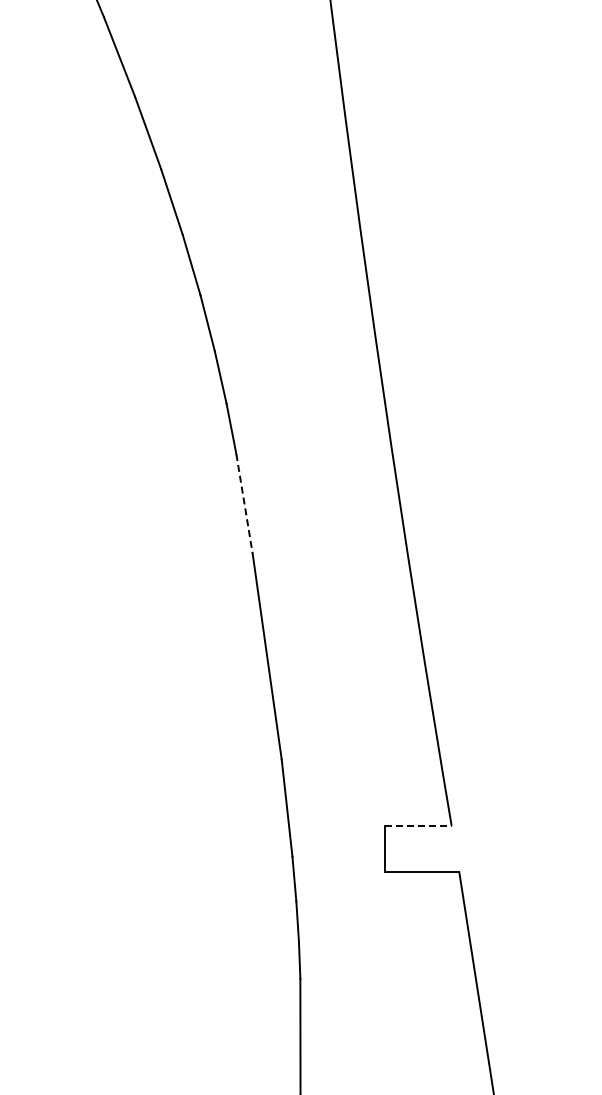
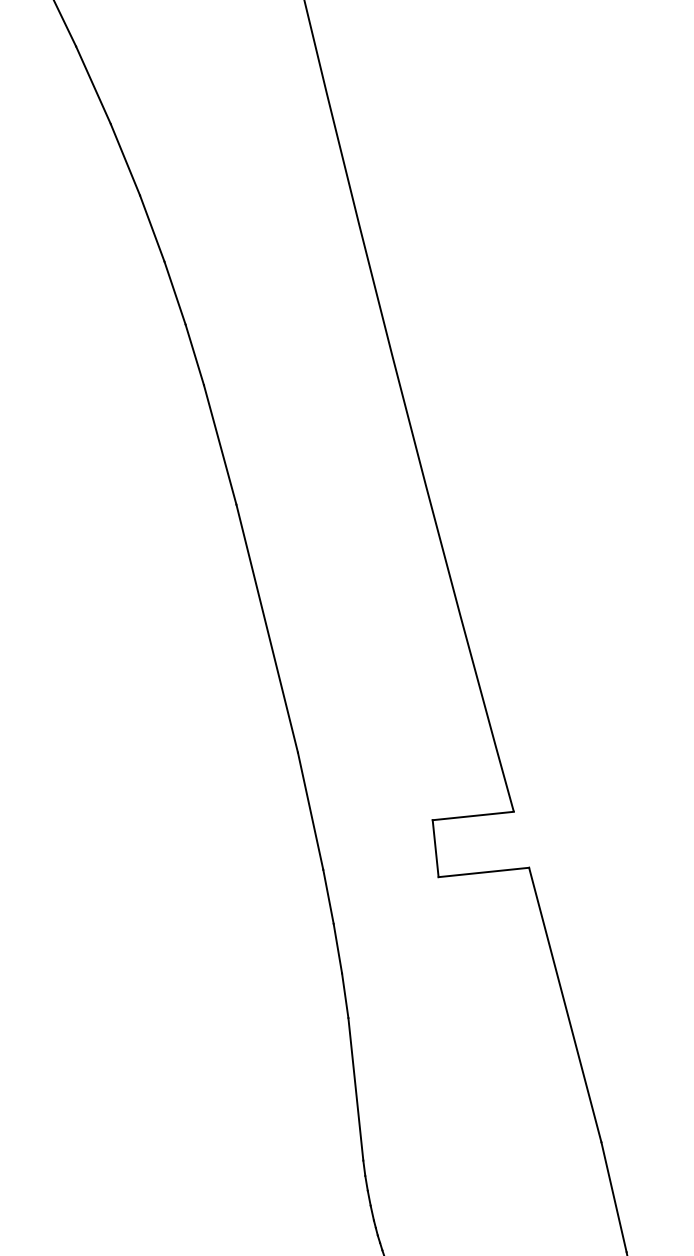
line: (244, 504) -> (220, 445), dashed -> solid
line: (418, 825) -> (473, 815), dashed -> solid

